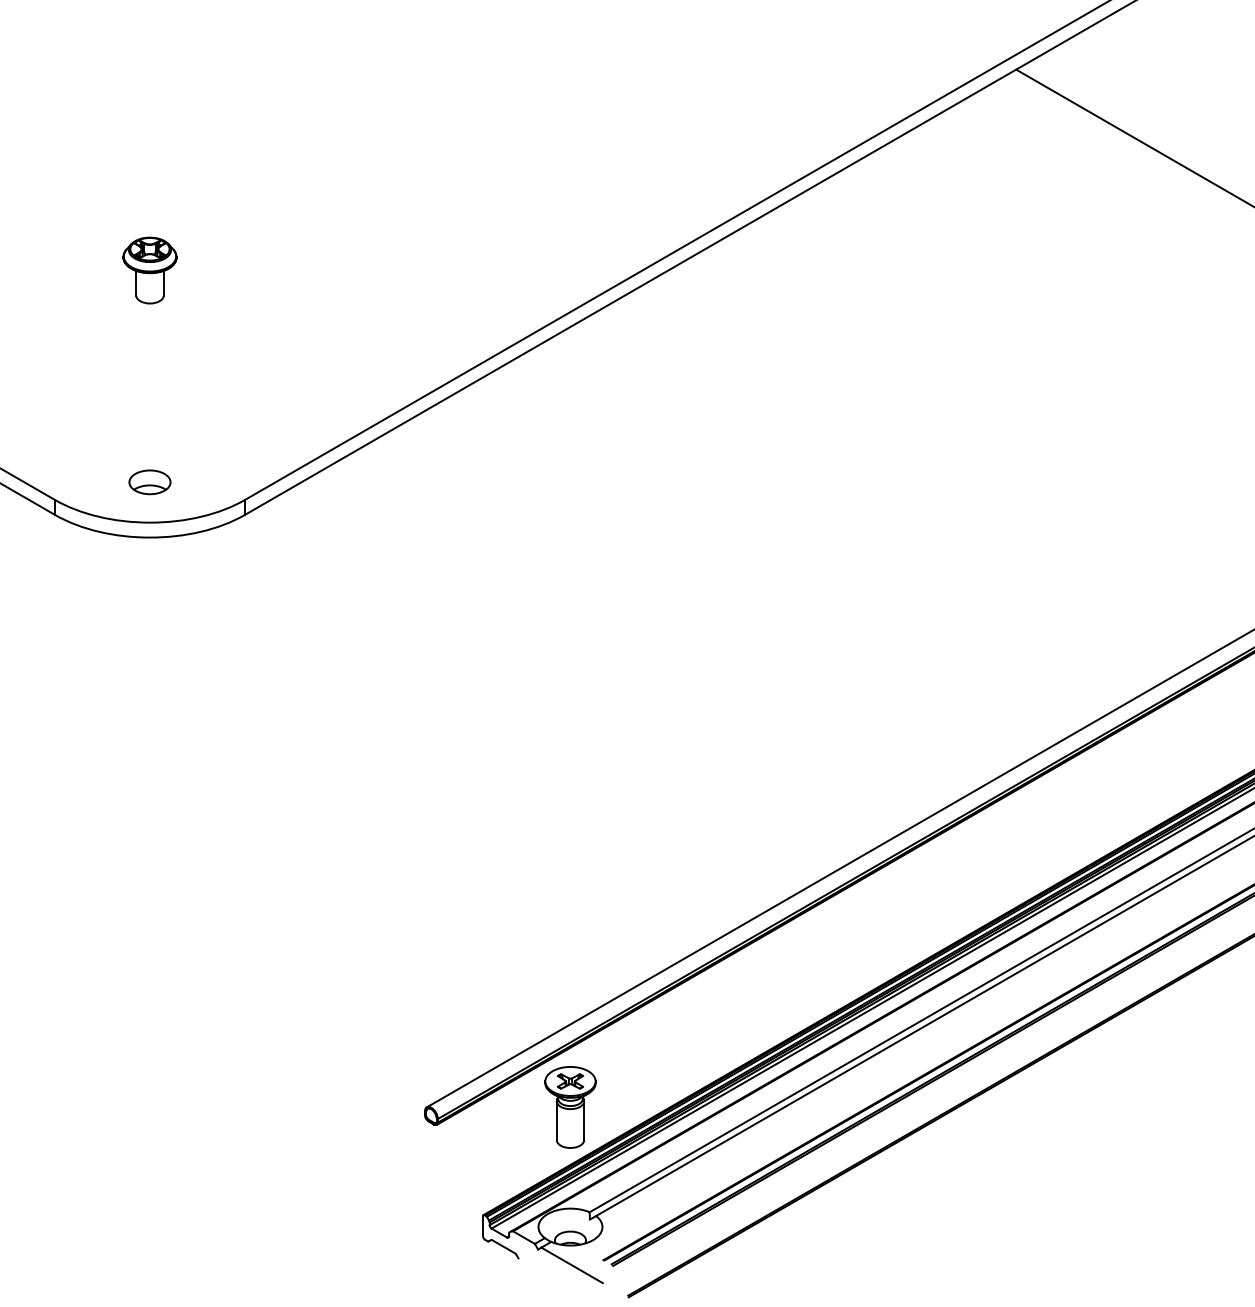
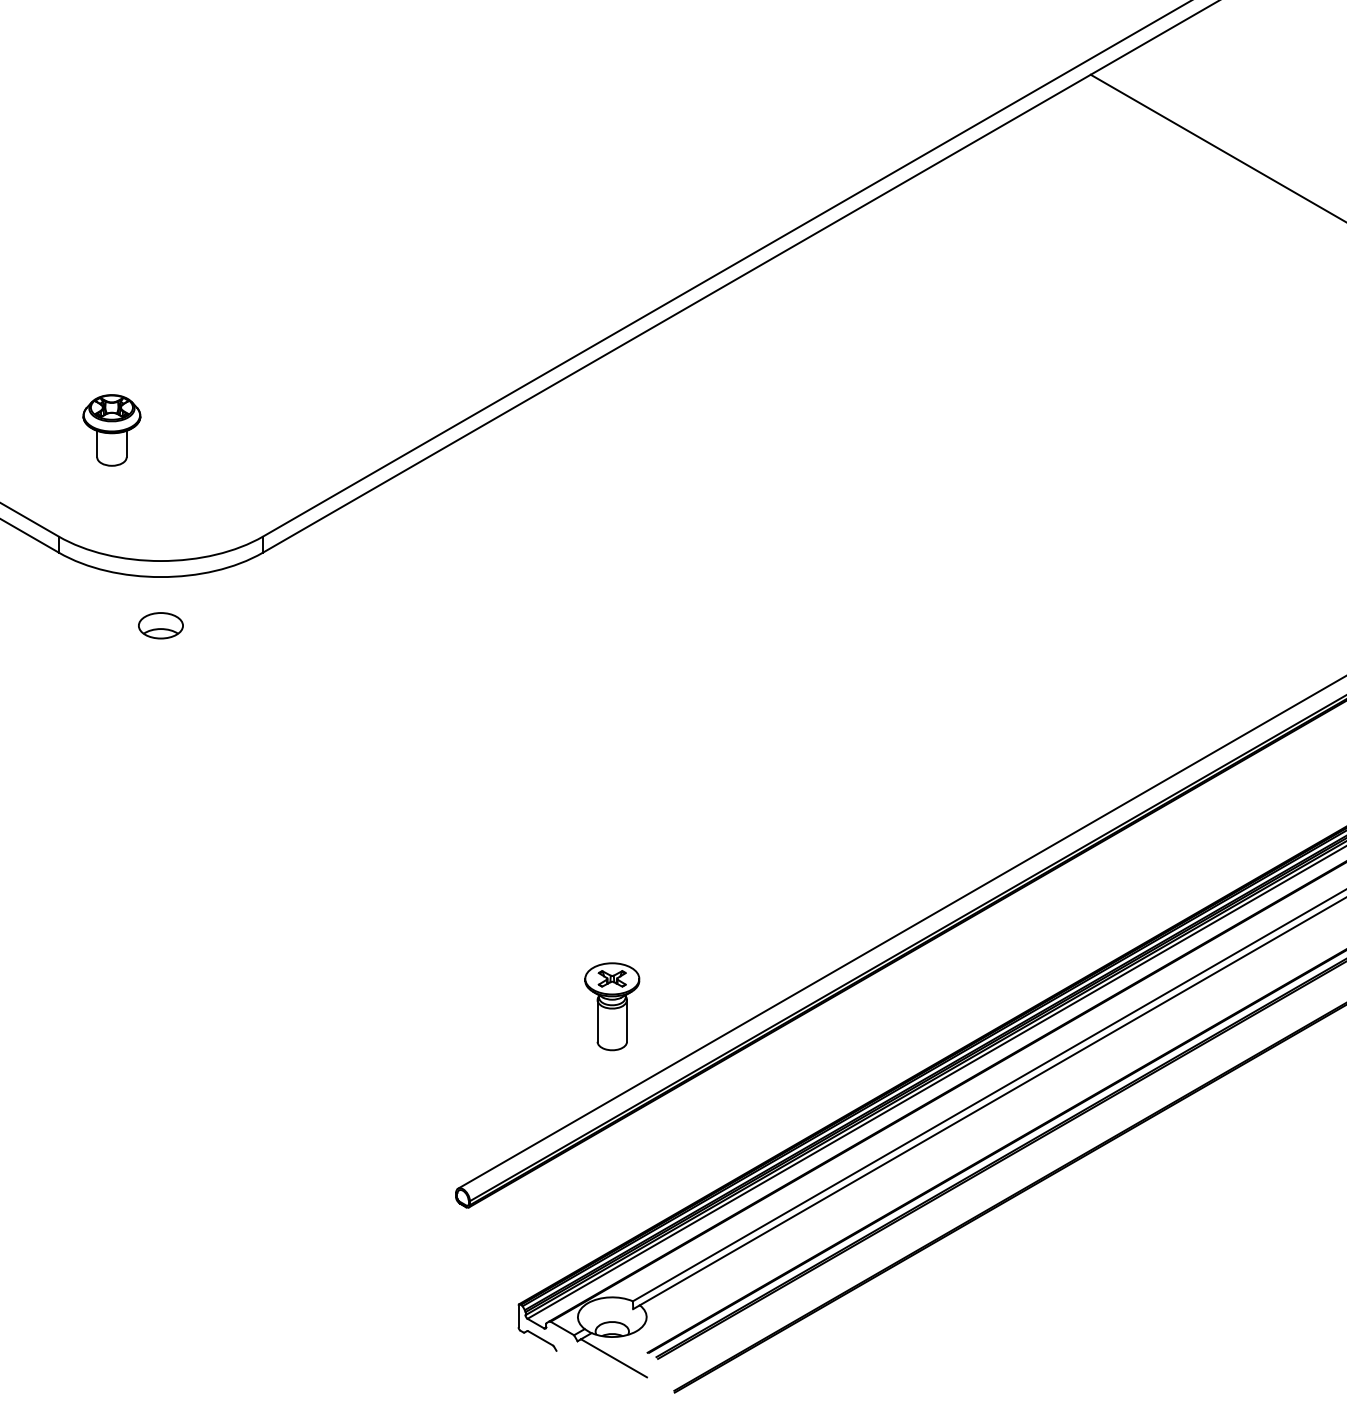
part: (149, 270) -> (111, 430), moved
part: (149, 482) -> (160, 625), moved
part: (570, 1107) -> (612, 1006), moved

